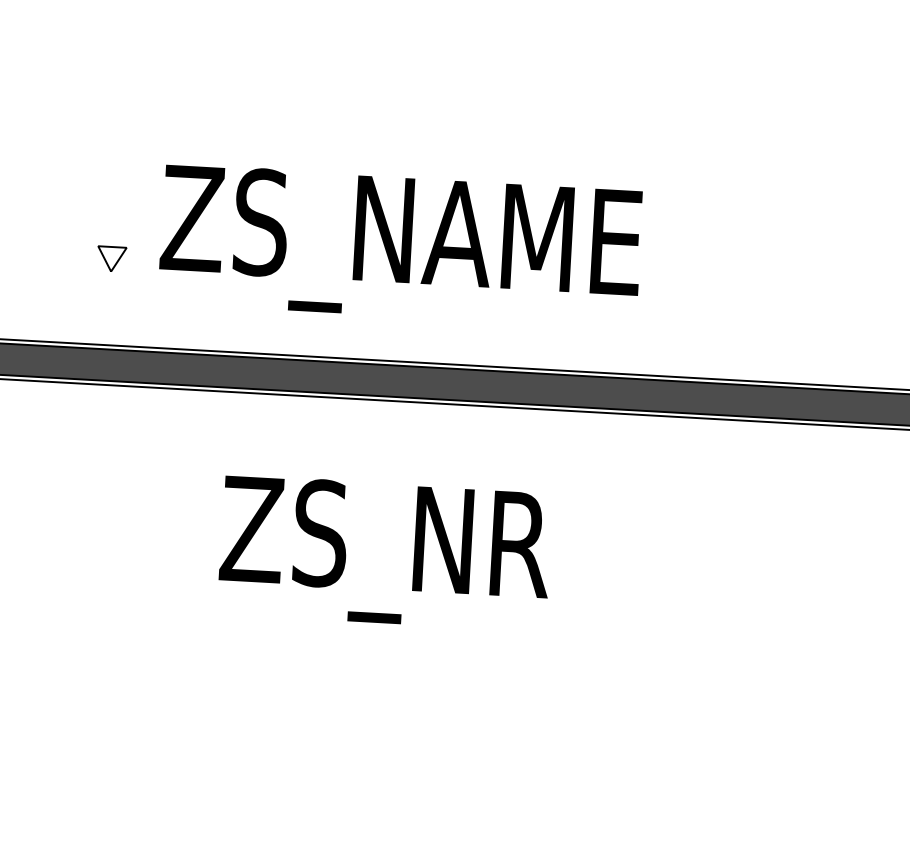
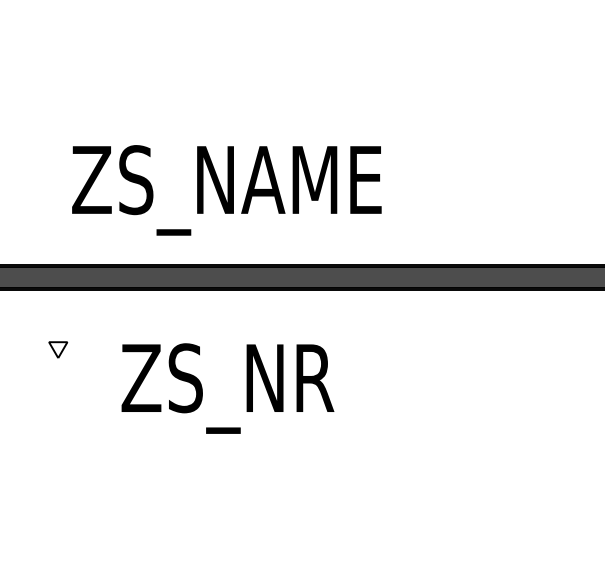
part: (112, 258) -> (58, 349), moved

